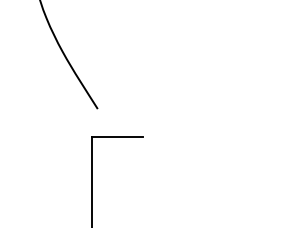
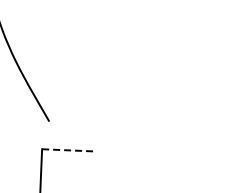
line: (117, 136) -> (67, 149), solid -> dashed

